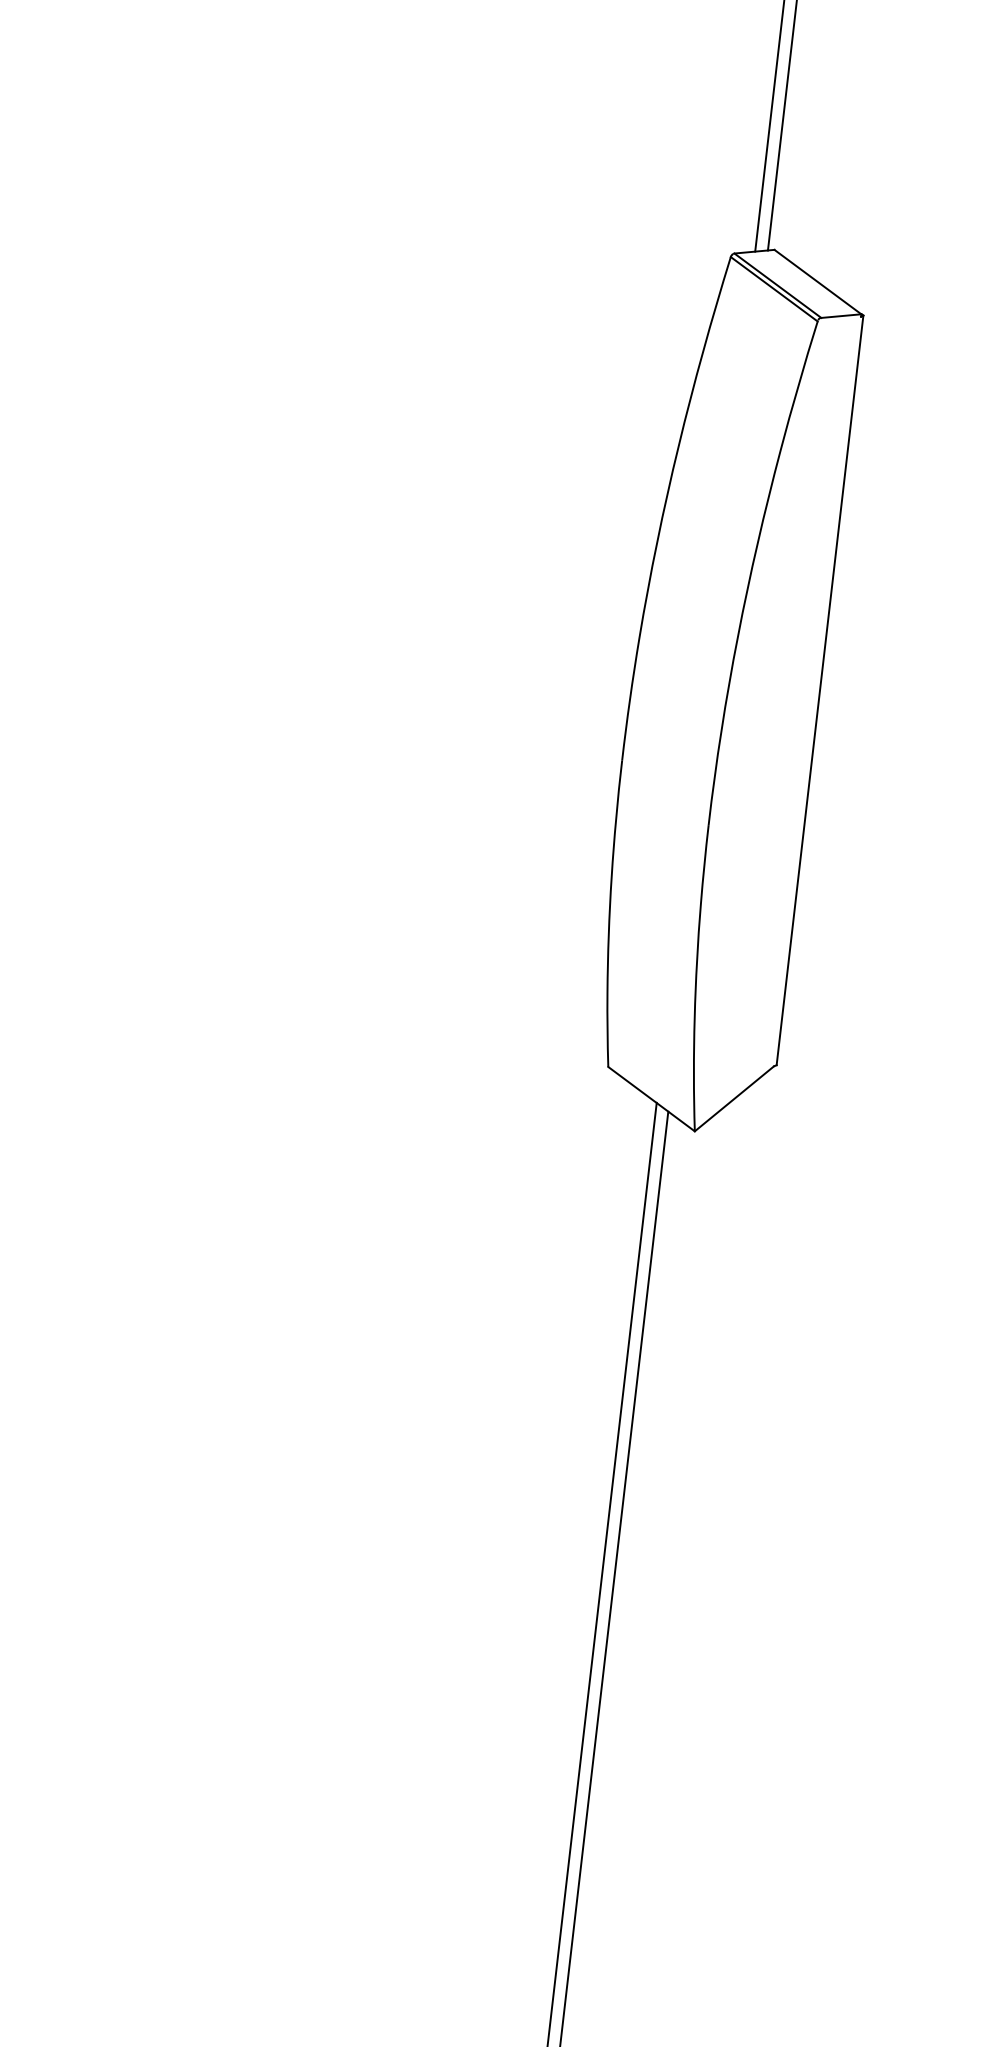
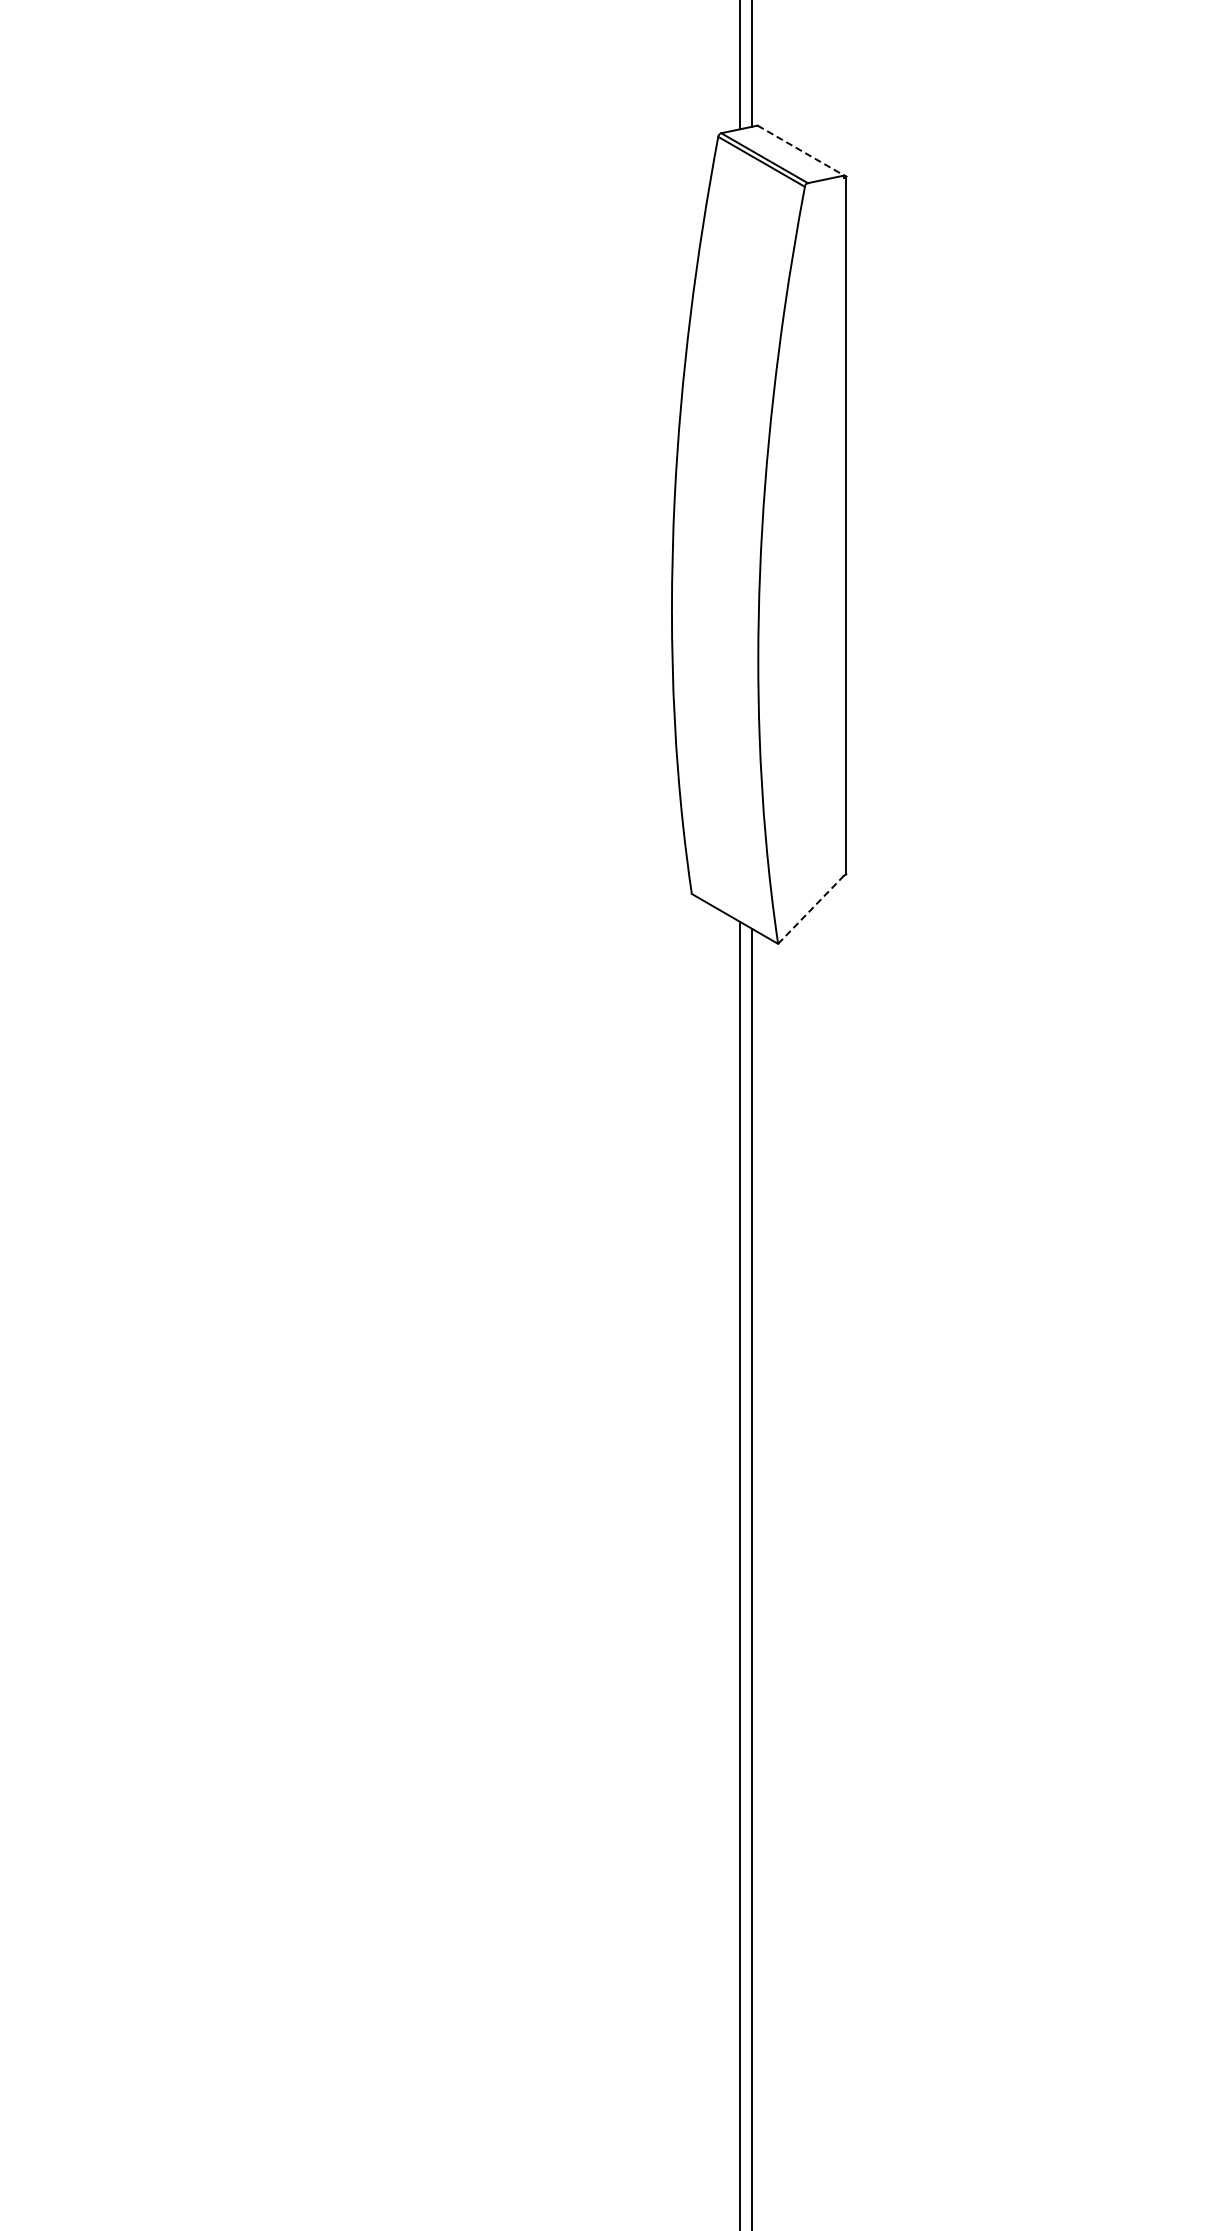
line: (818, 282) -> (801, 150), solid -> dashed
line: (734, 1098) -> (811, 909), solid -> dashed

